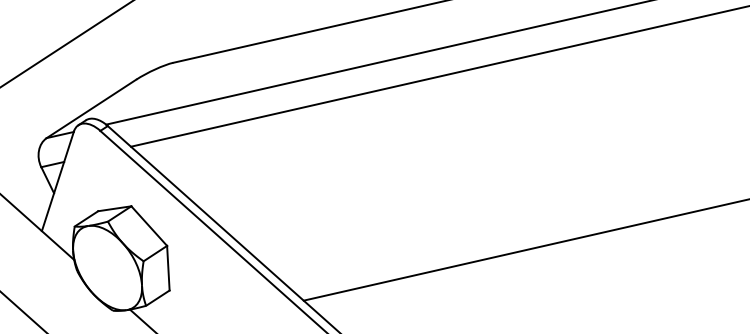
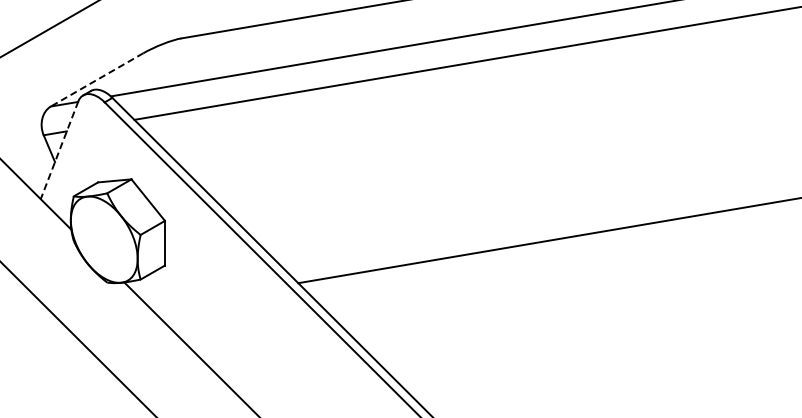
line: (90, 109) -> (96, 80), solid -> dashed
line: (57, 181) -> (59, 150), solid -> dashed

